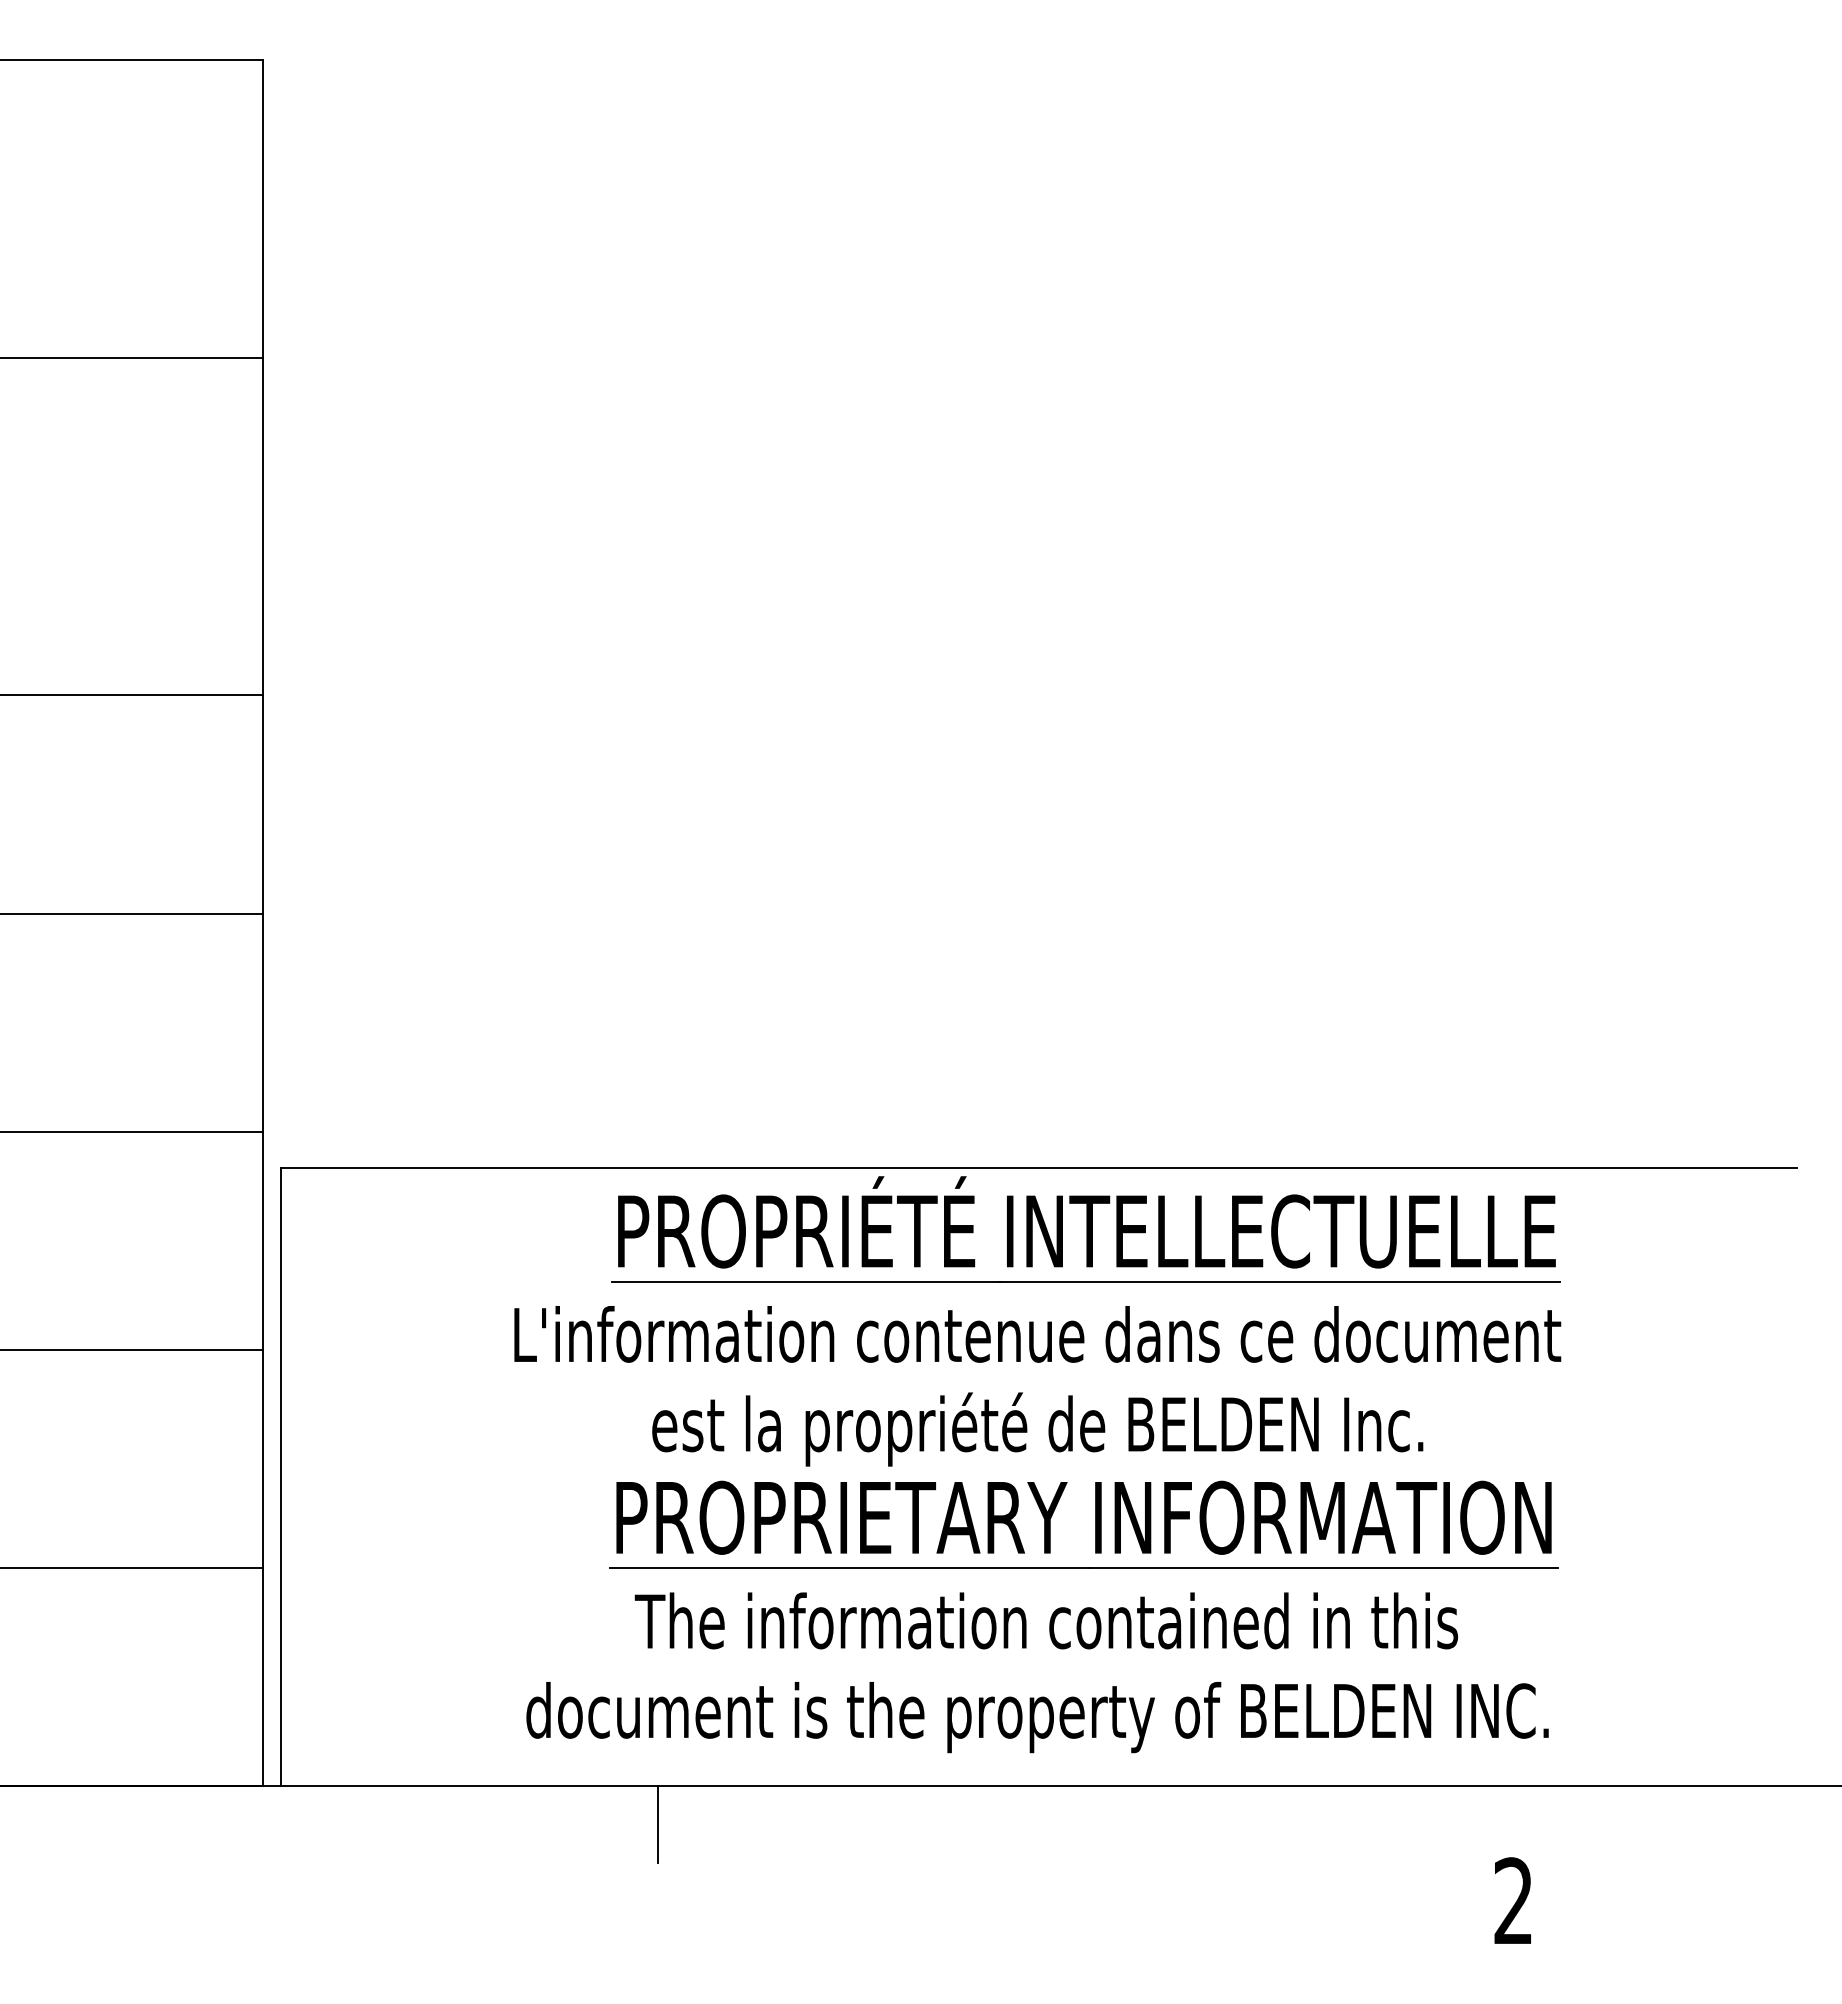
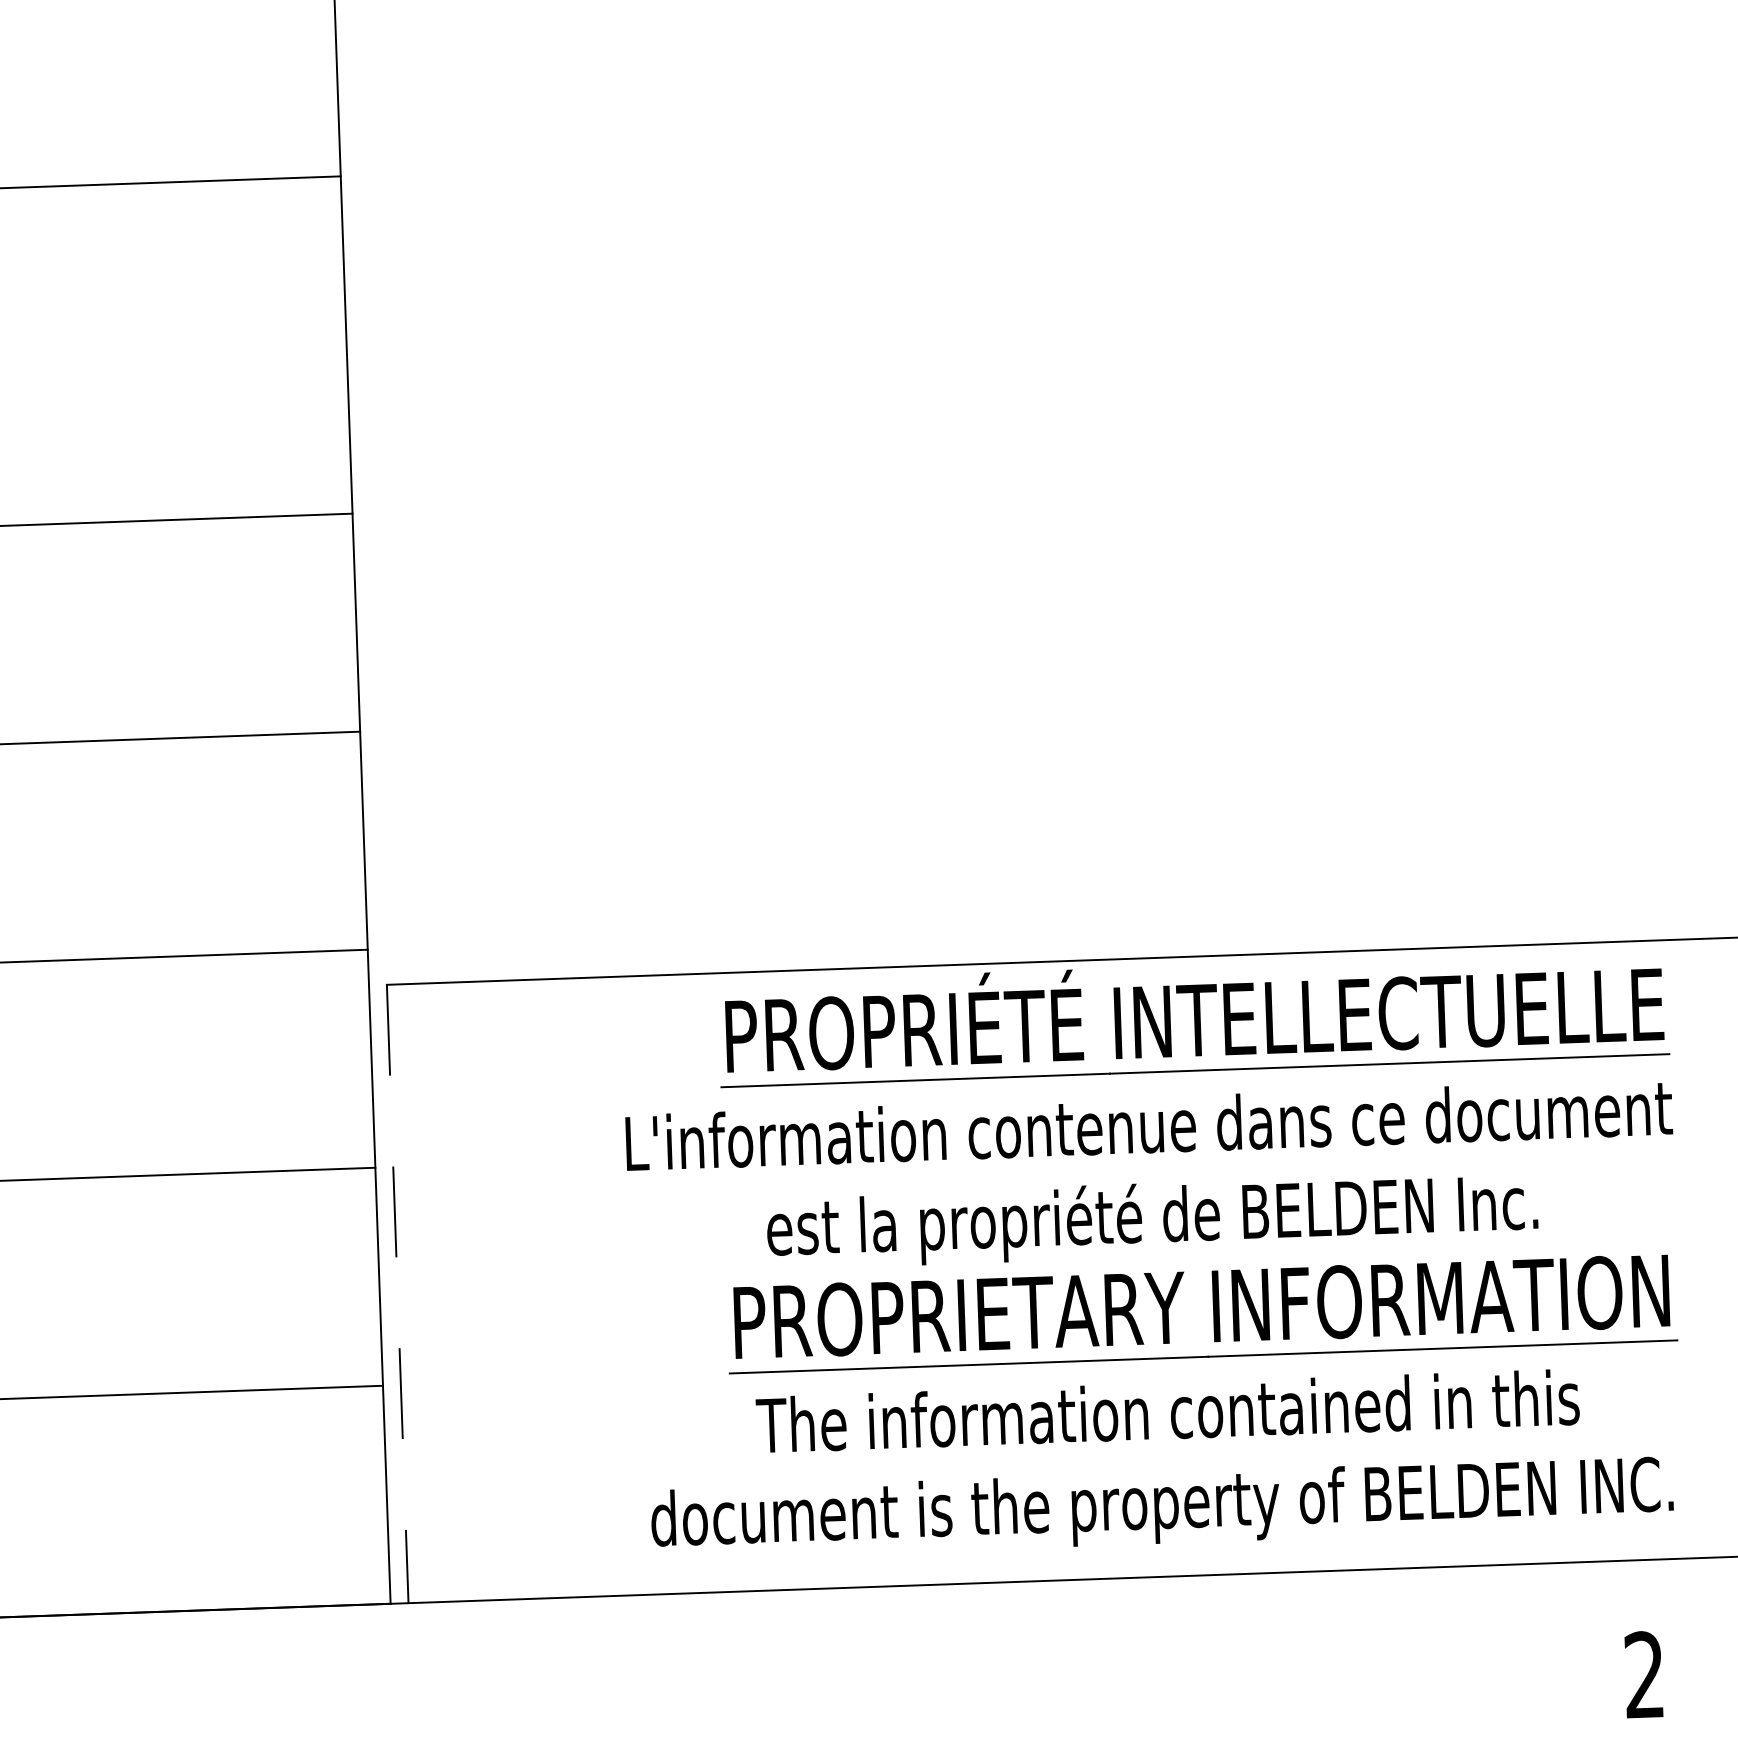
line: (280, 1477) -> (397, 1294), solid -> dashed
line: (658, 1824) -> (787, 1628), removed

